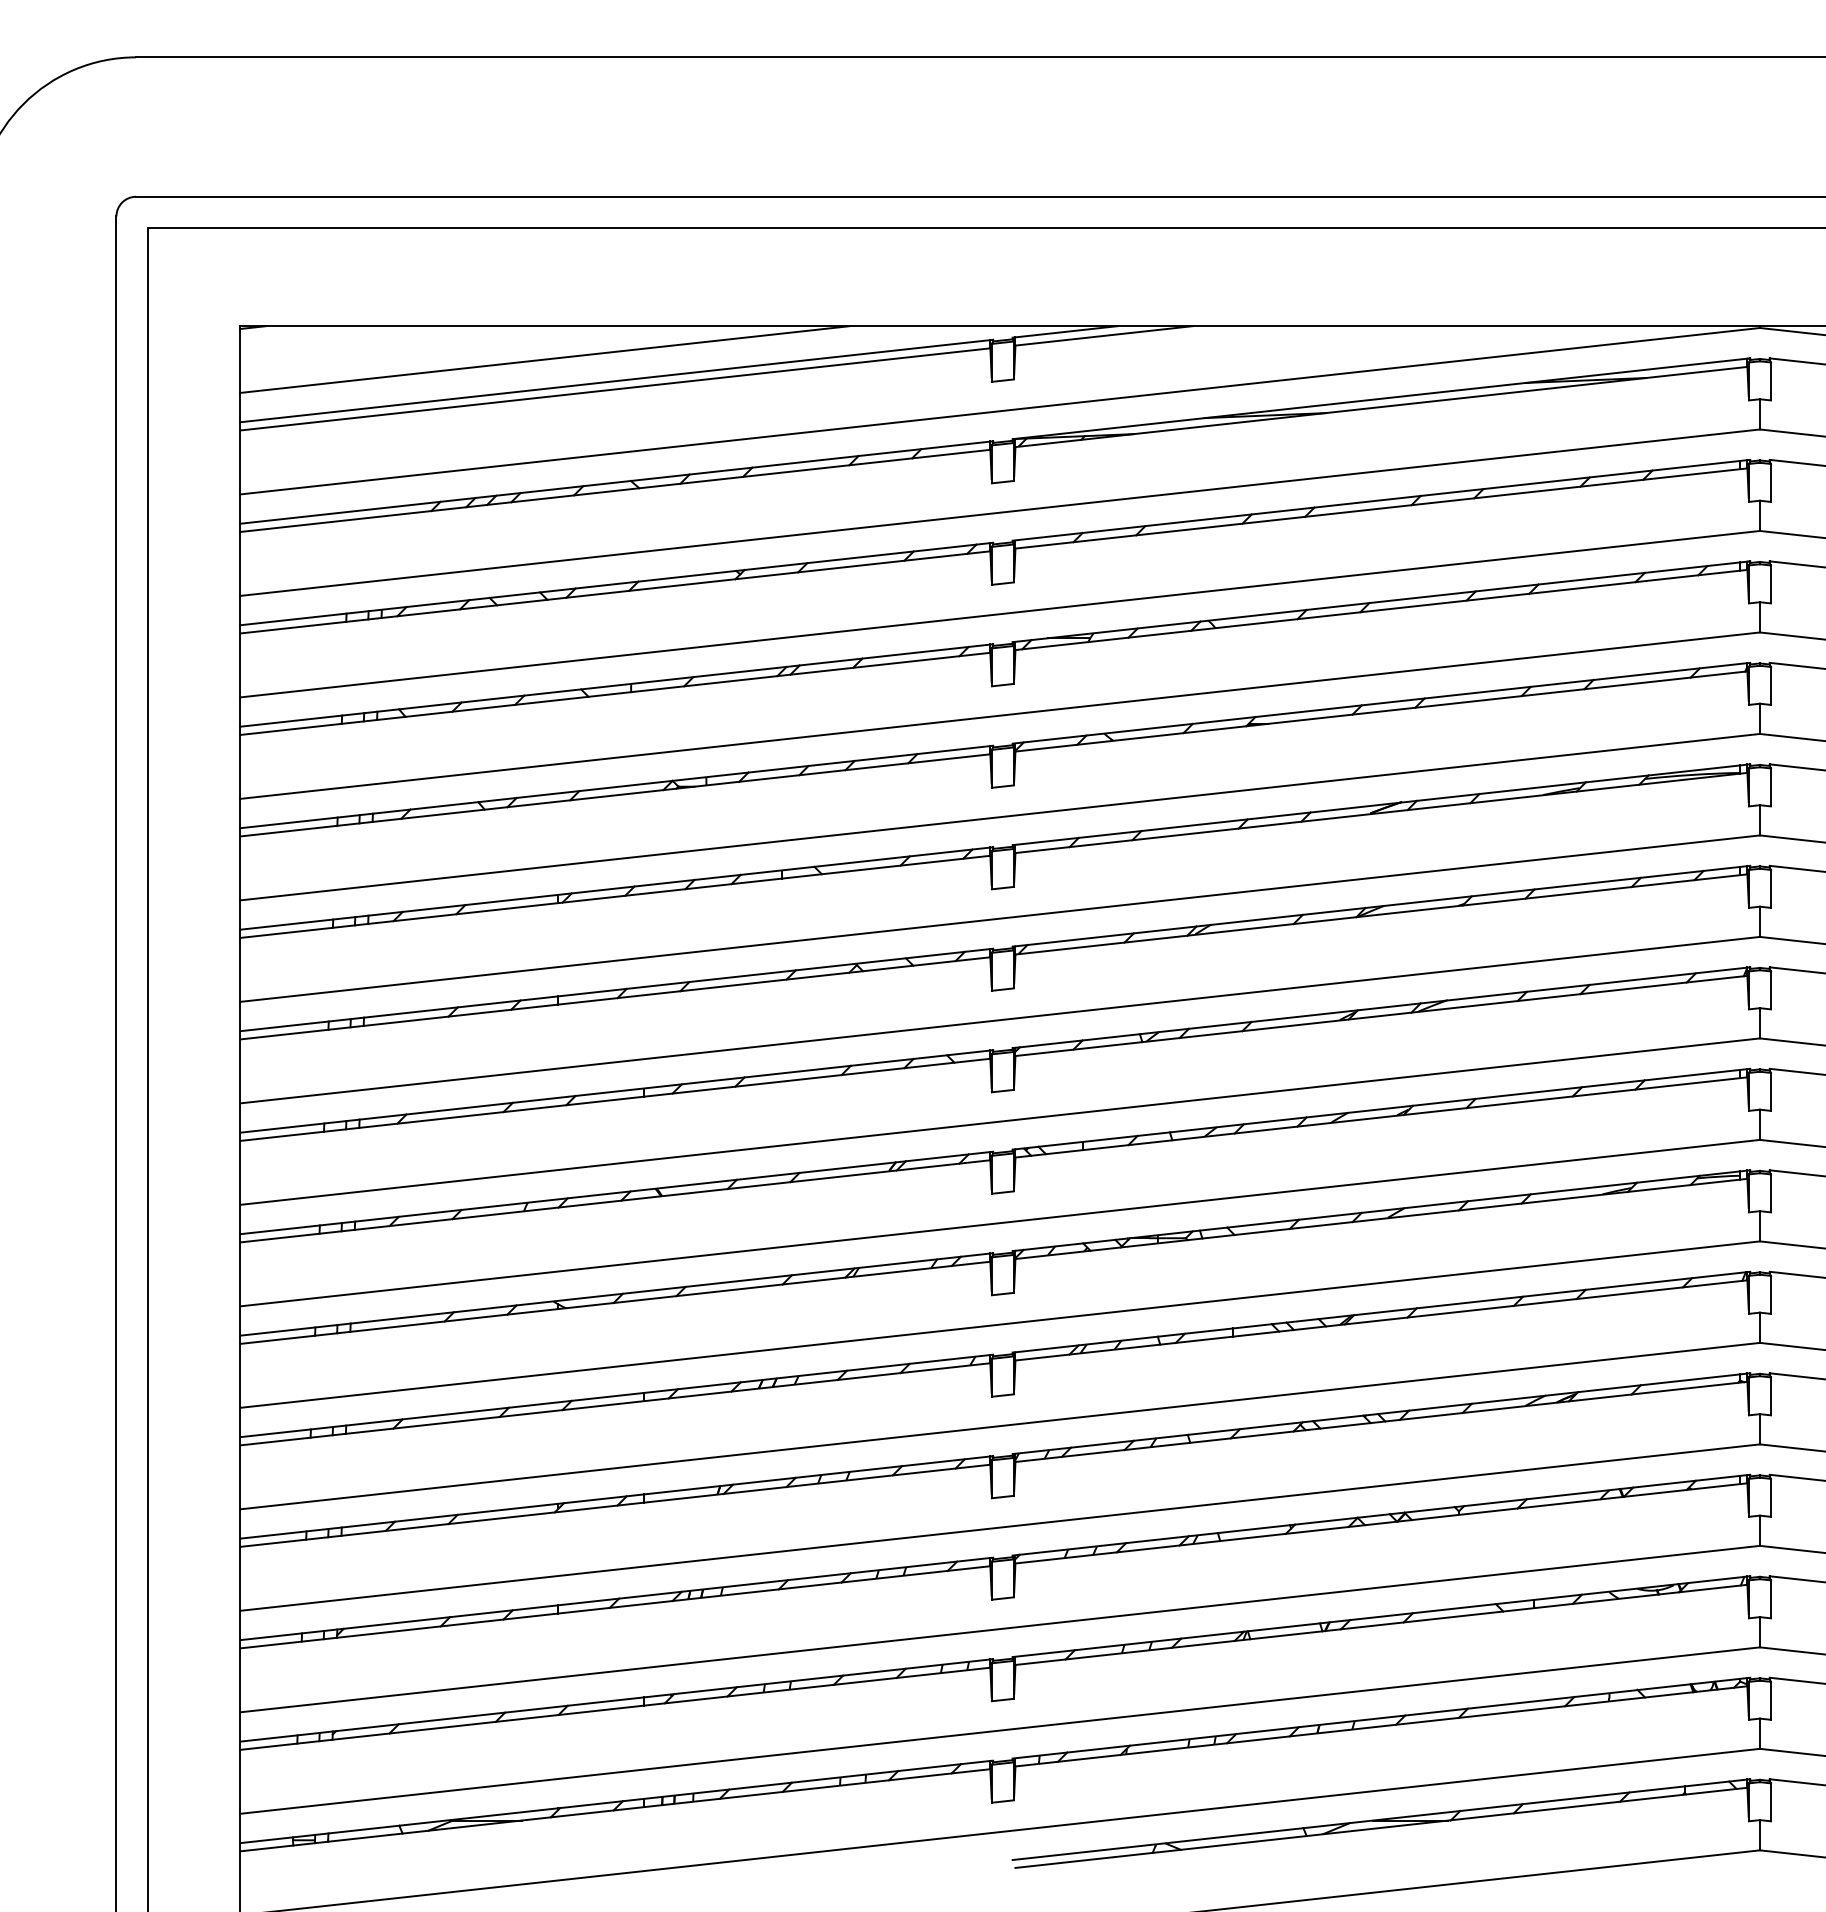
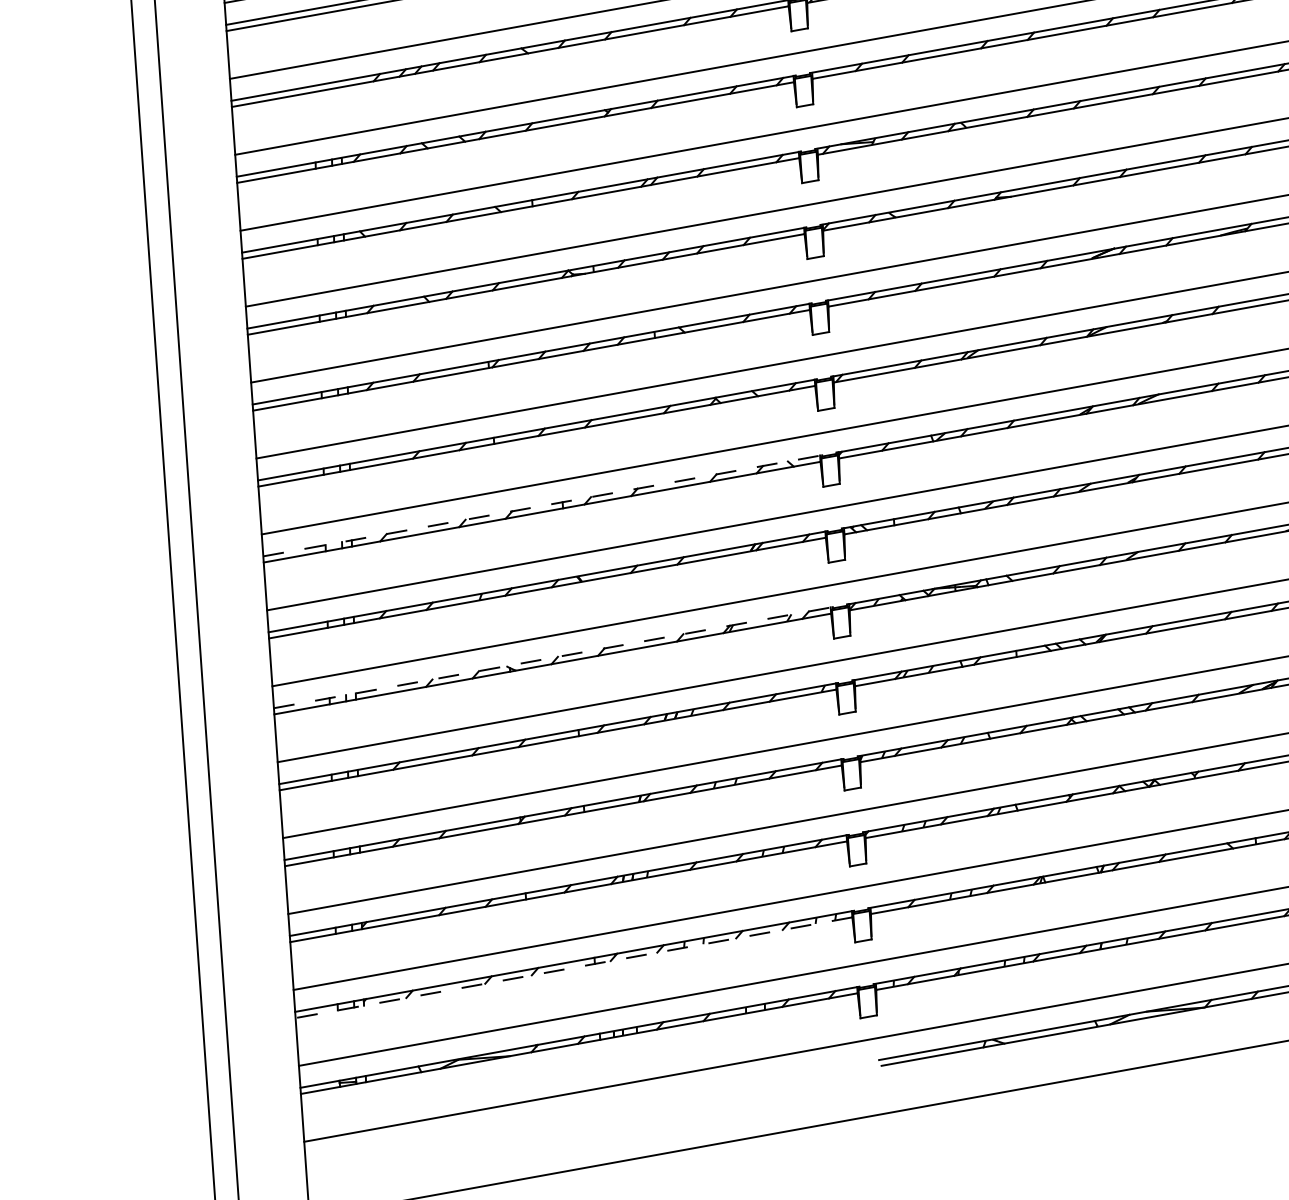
line: (616, 1091) -> (542, 505), solid -> dashed
line: (616, 1294) -> (553, 657), solid -> dashed
line: (614, 1708) -> (573, 967), solid -> dashed

